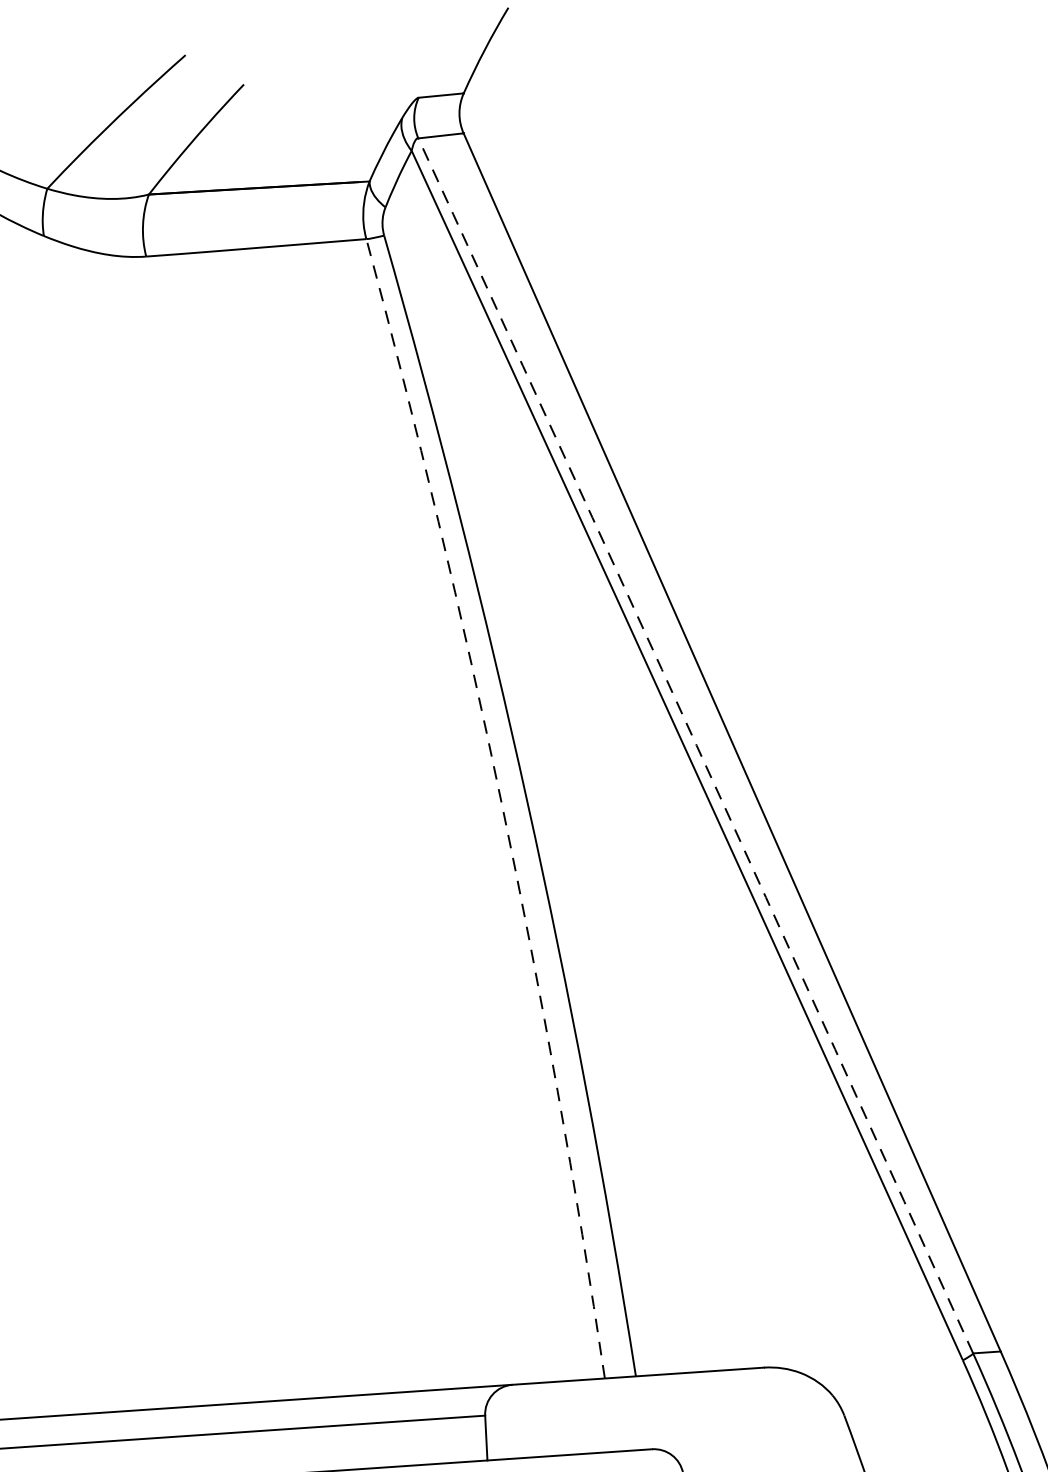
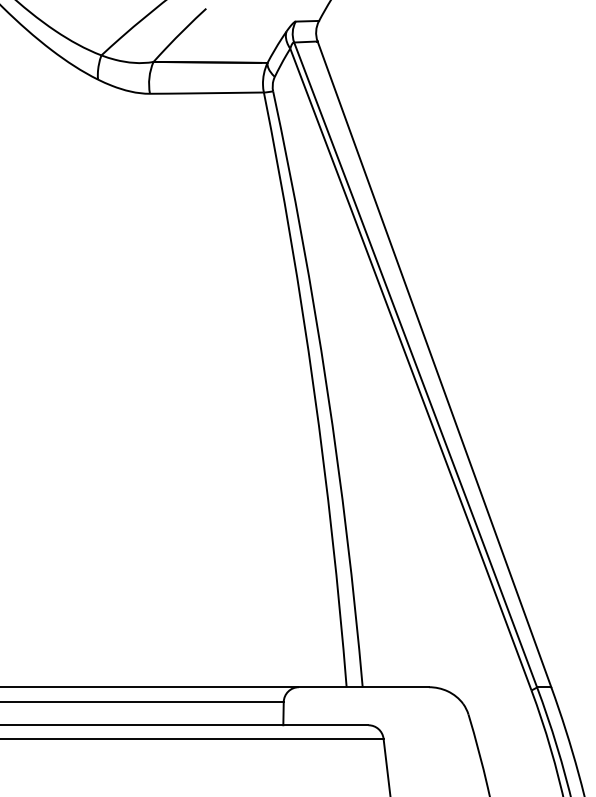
arc: (697, 745) -> (416, 364), dashed -> solid
arc: (501, 805) -> (313, 388), dashed -> solid

